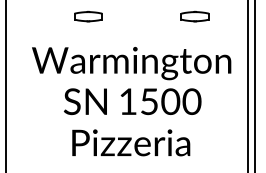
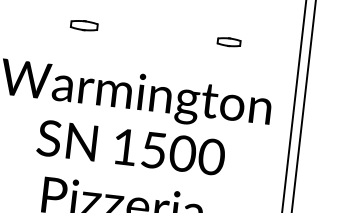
part: (88, 16) -> (84, 25), size x0.7
part: (194, 16) -> (228, 41), size x0.6

